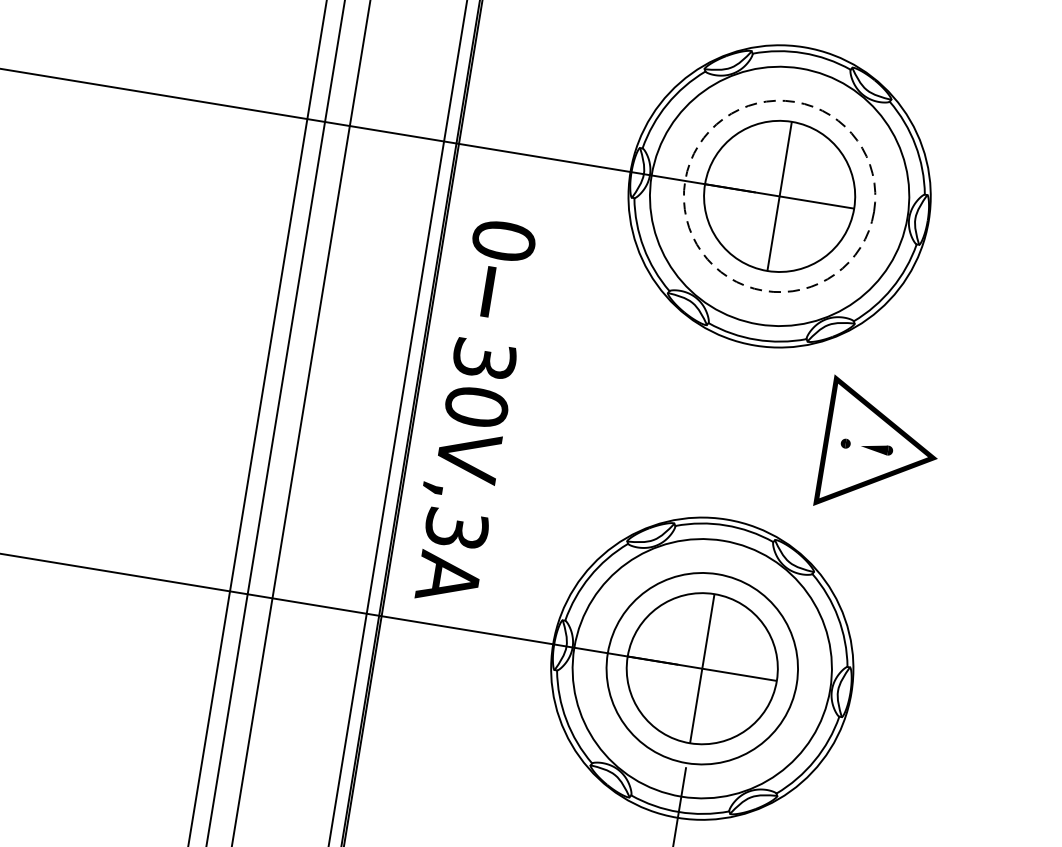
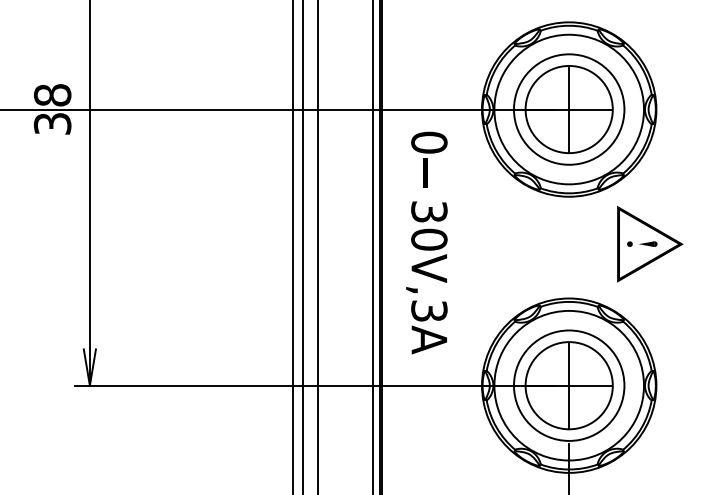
circle: (778, 196) -> (568, 109), dashed -> solid
text: (471, 410) -> (426, 242), moved

